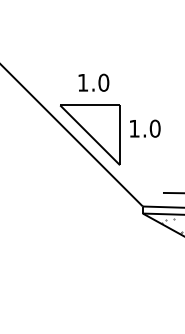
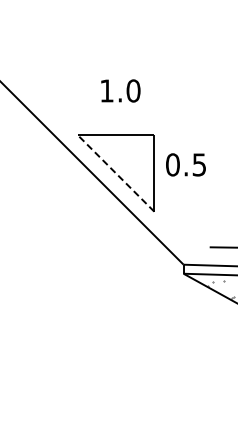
text: (93, 82) -> (120, 90), moved
text: (145, 128) -> (186, 164), 1.0 -> 0.5
line: (89, 135) -> (115, 173), solid -> dashed

